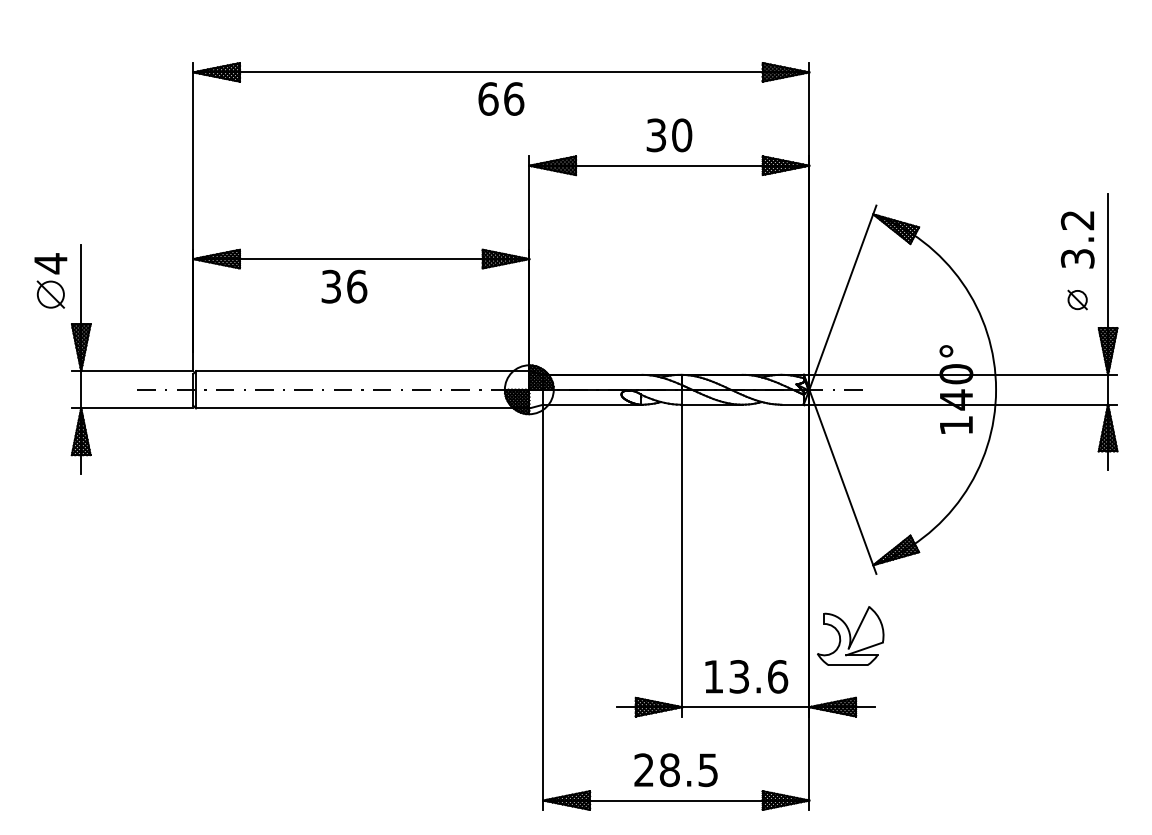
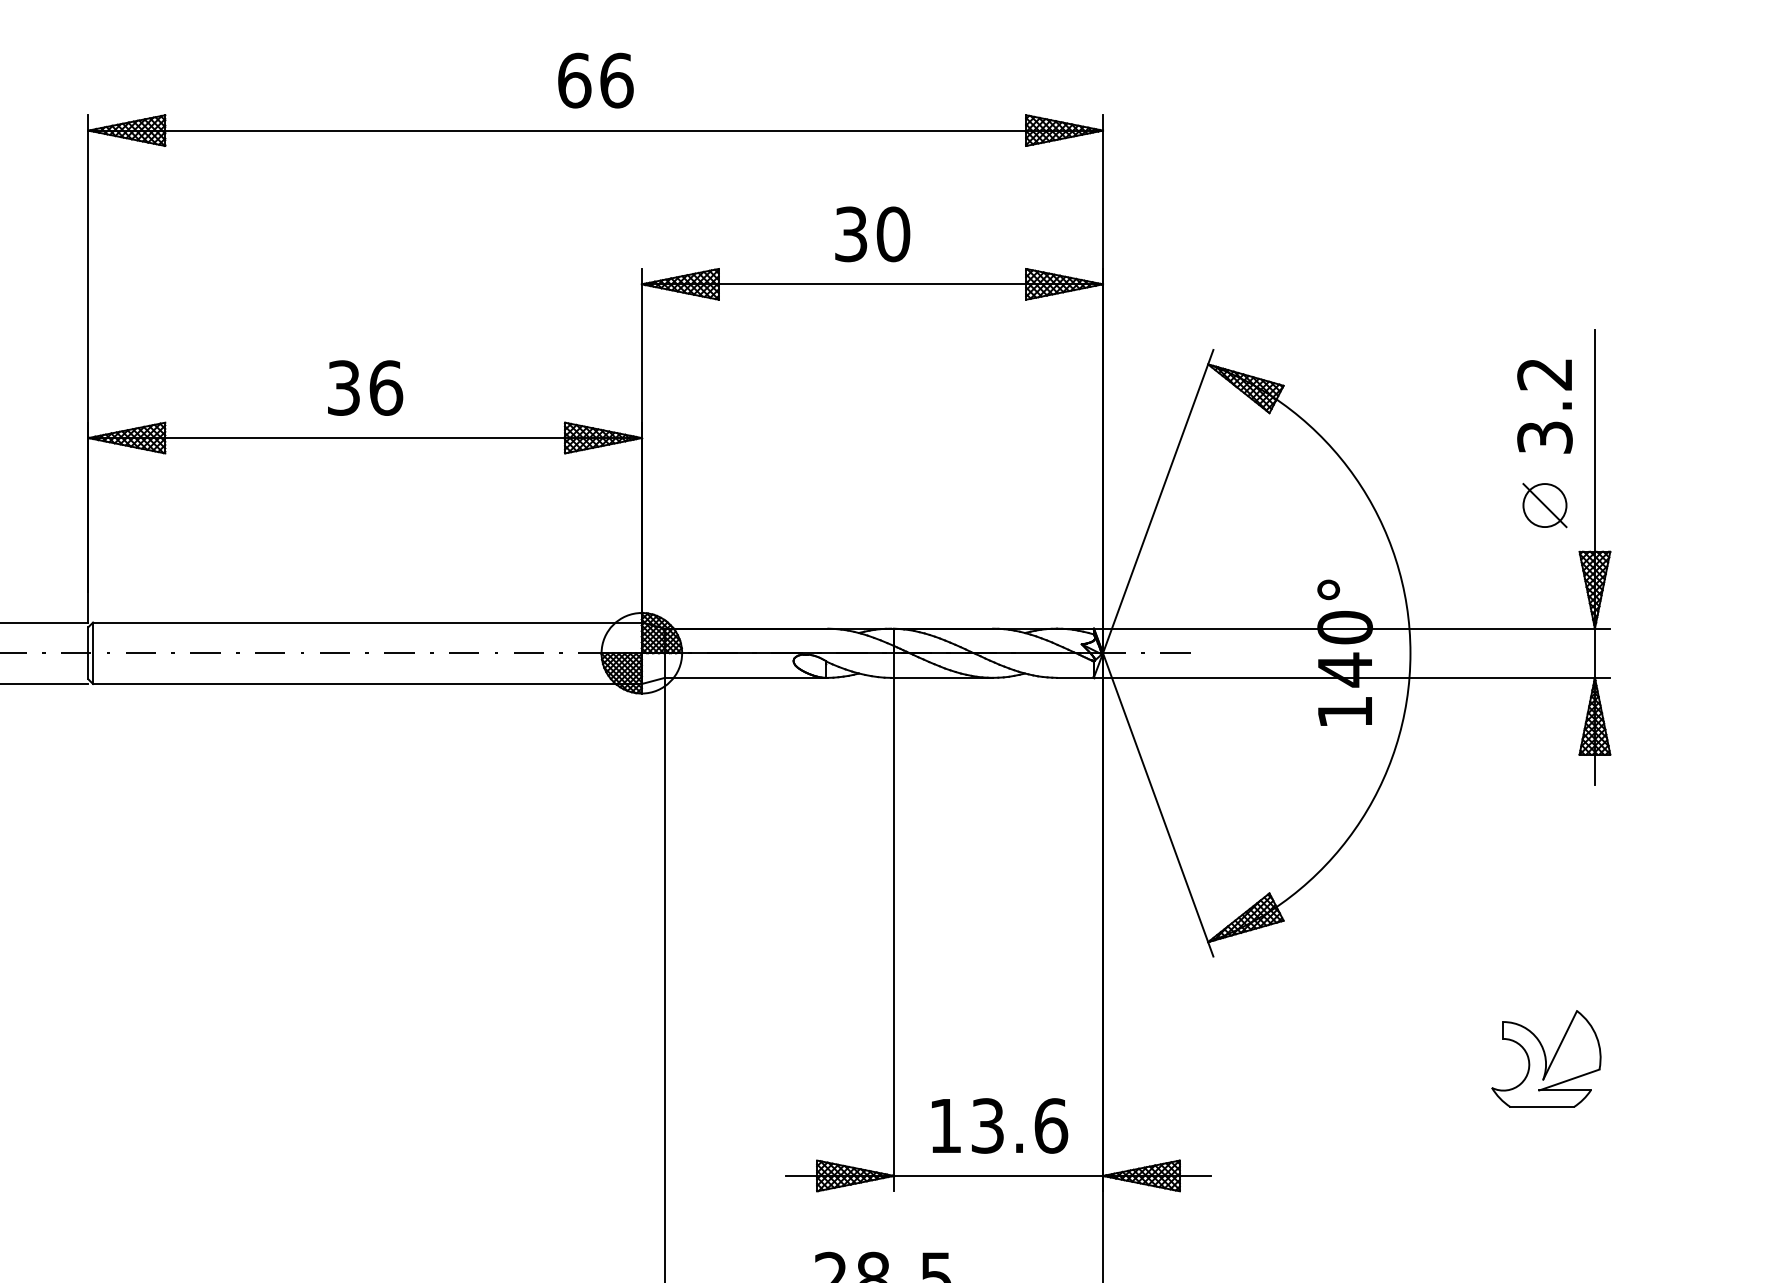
text: (501, 98) -> (596, 79), moved
text: (344, 286) -> (365, 387), moved
part: (1077, 299) -> (1544, 504), size x1.43
part: (850, 635) -> (1546, 1057), moved

